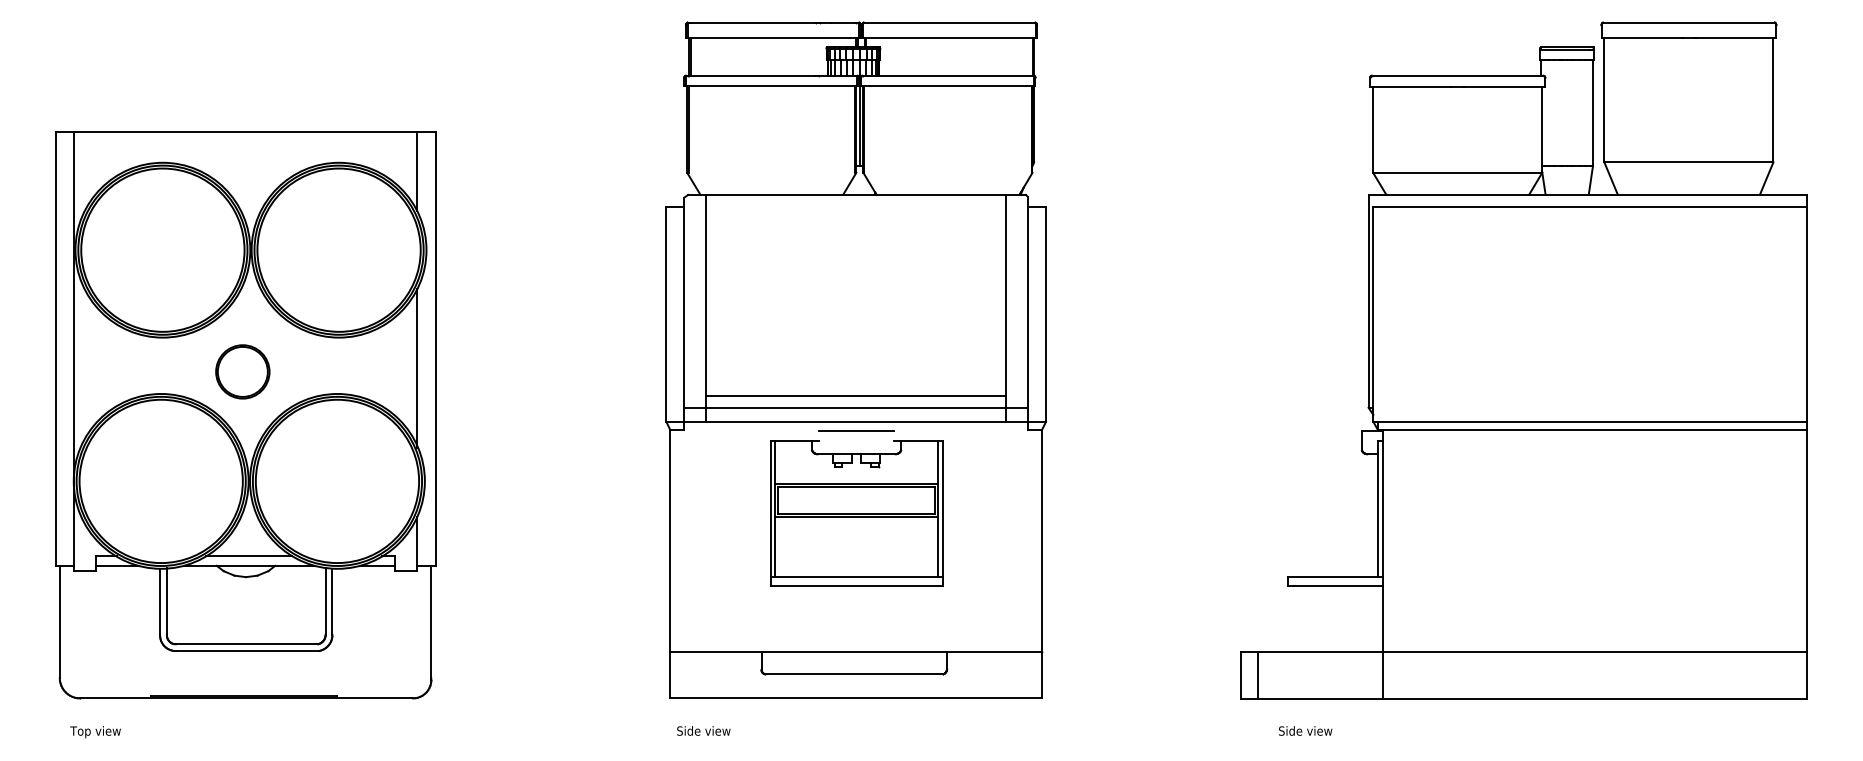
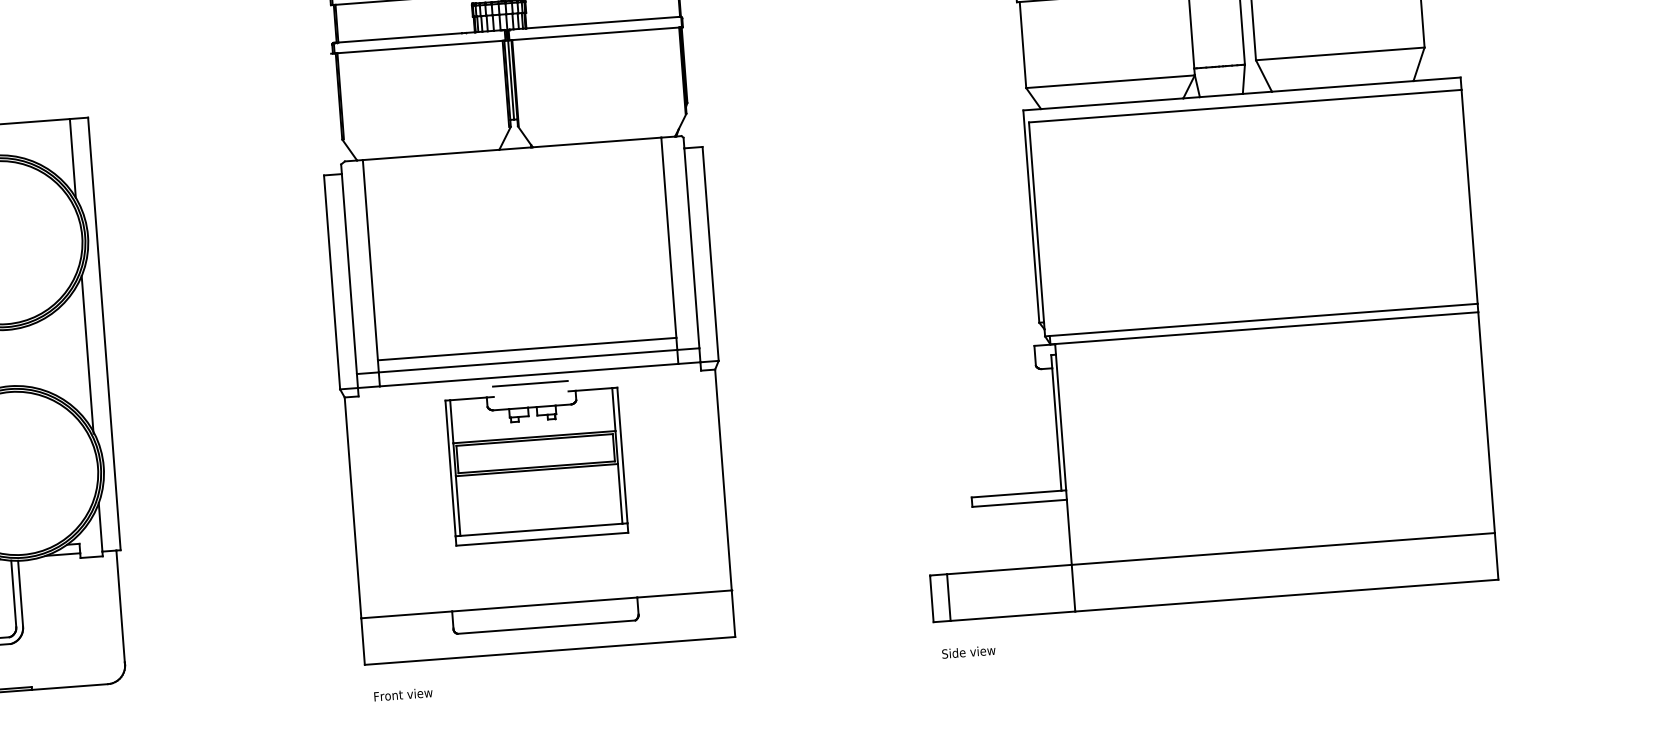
text: (706, 730) -> (403, 694), Side view -> Front view
text: (1305, 730) -> (968, 651), moved

